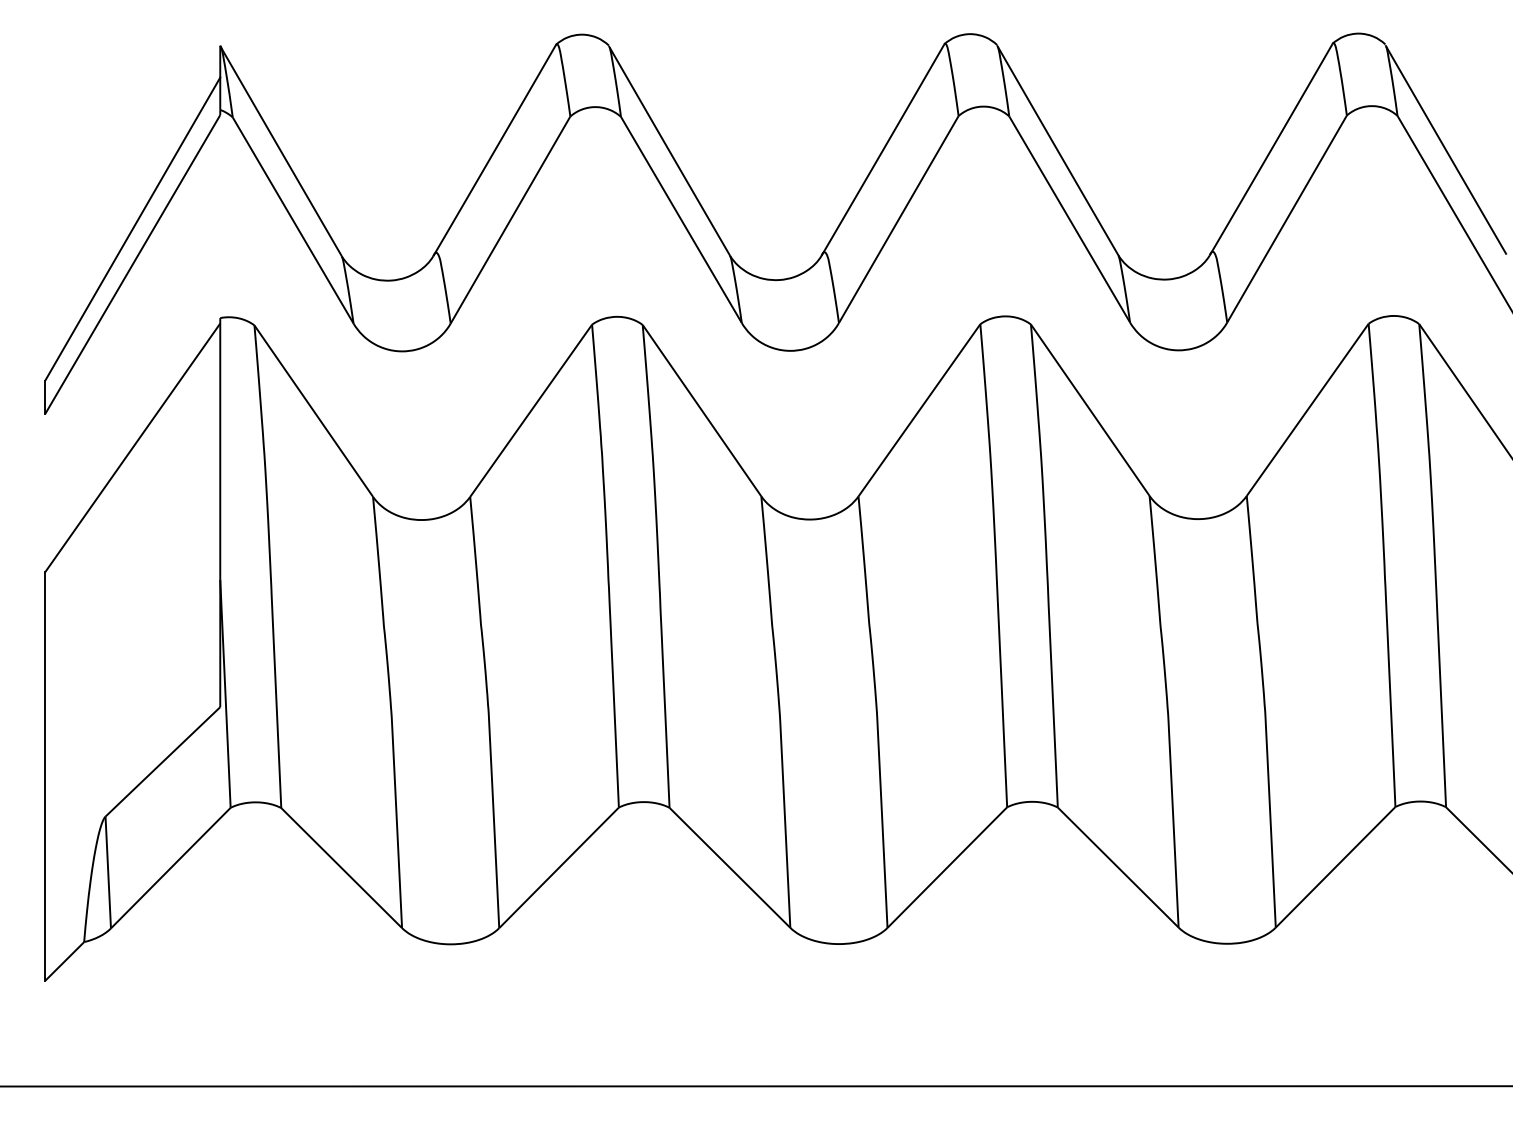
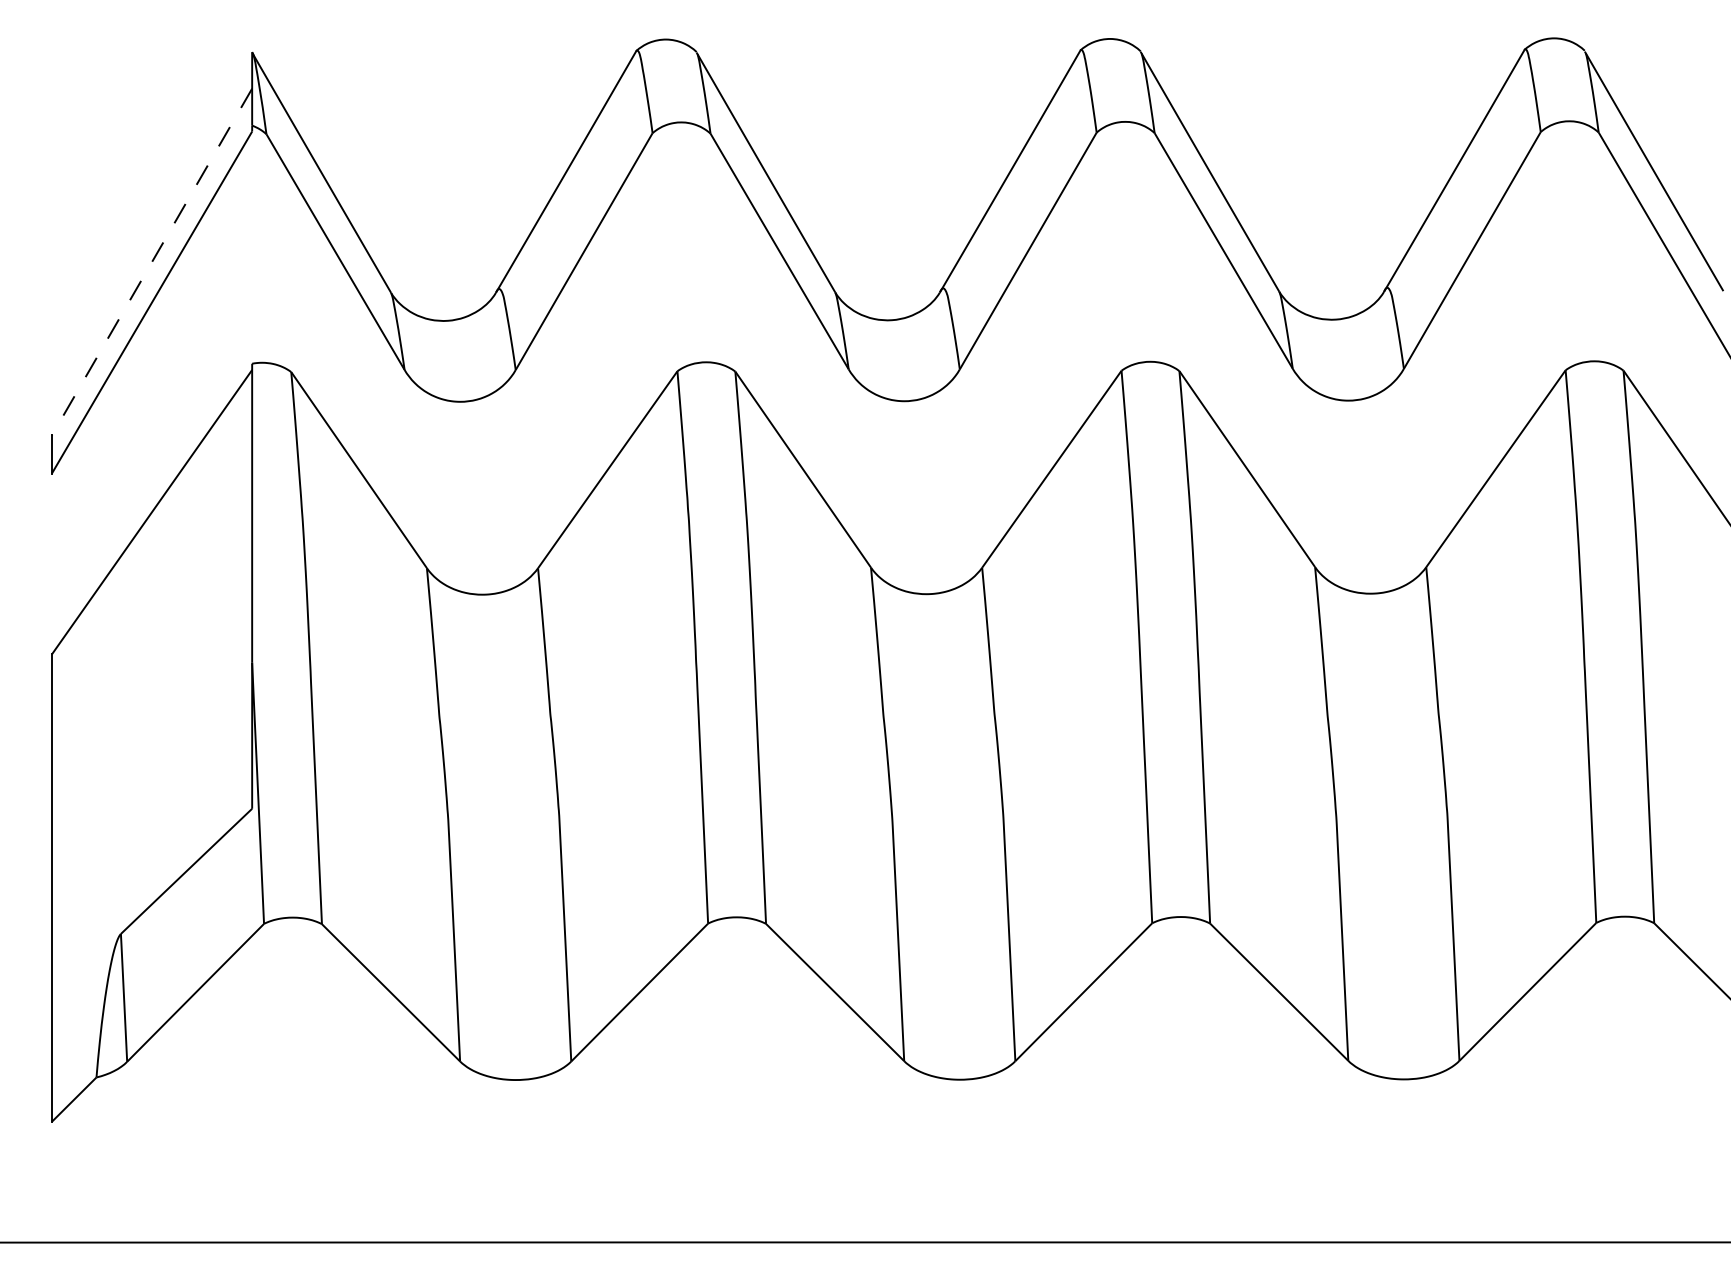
line: (132, 229) -> (151, 262), solid -> dashed

